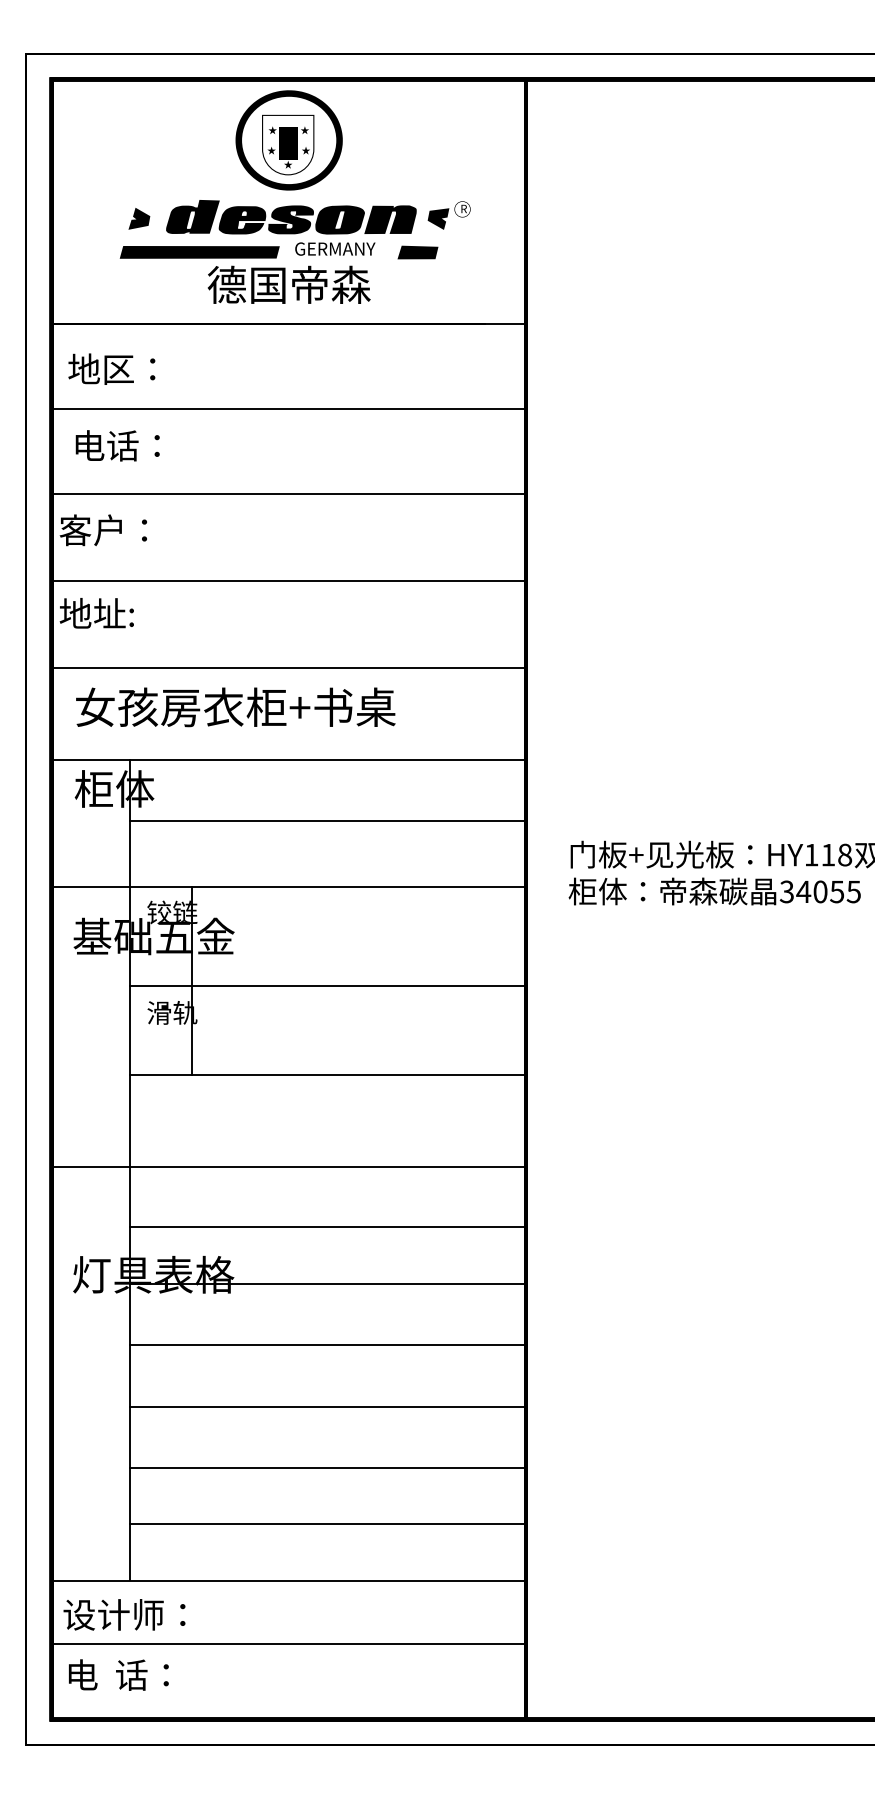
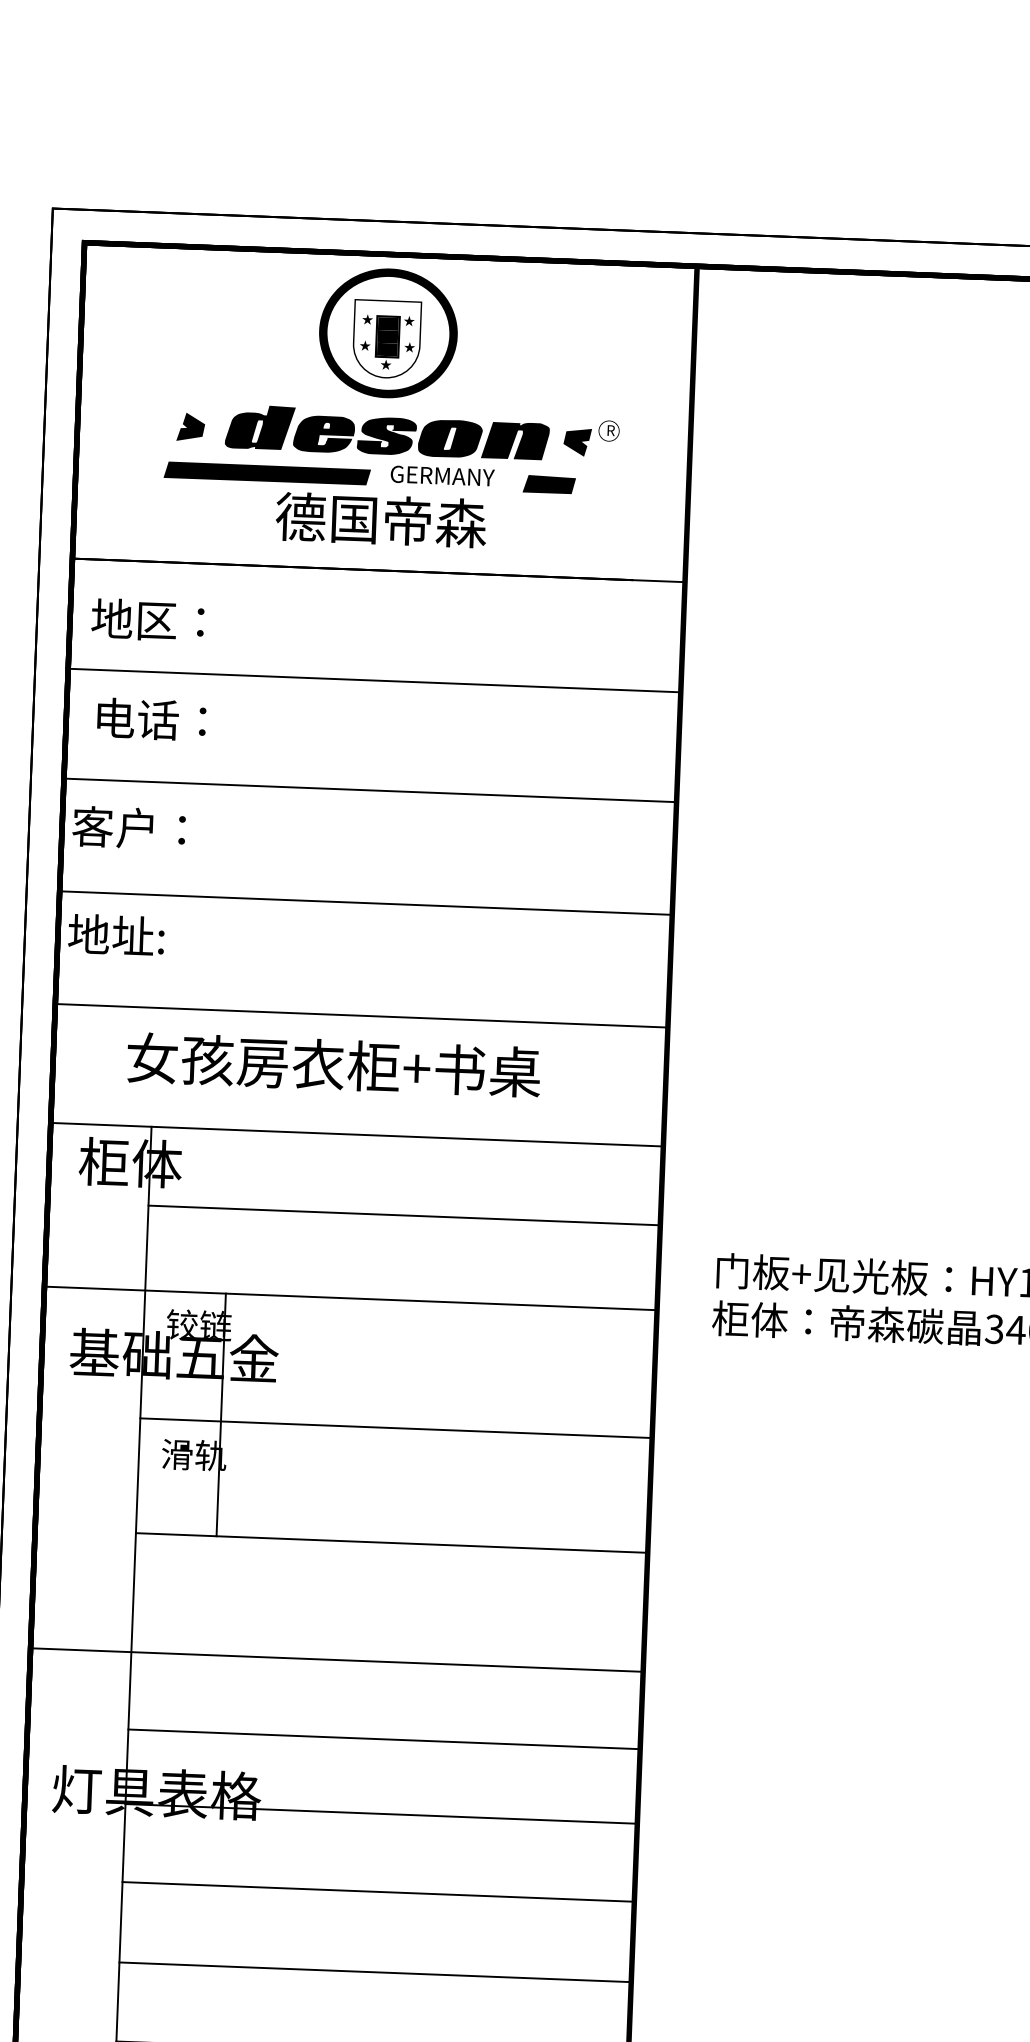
text: (235, 707) -> (333, 1065), moved

